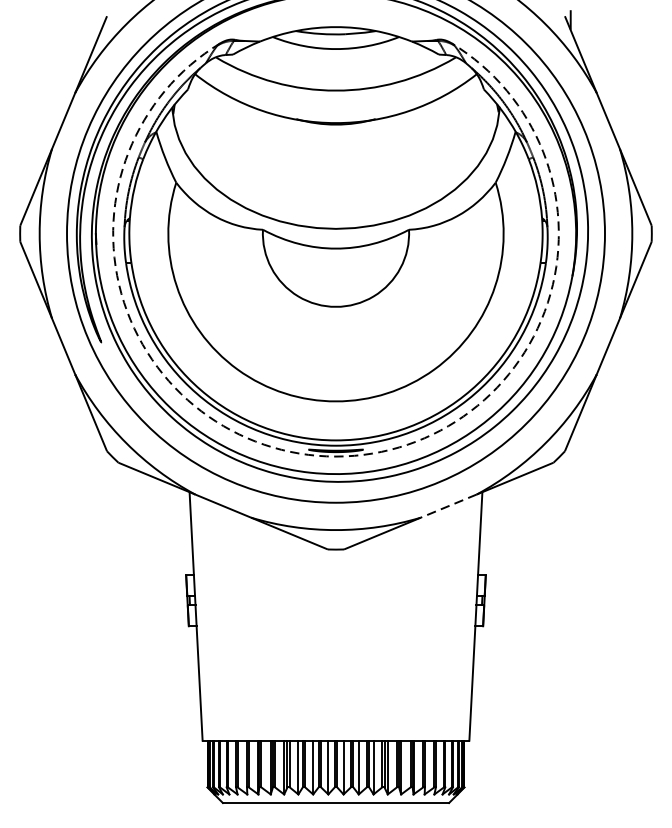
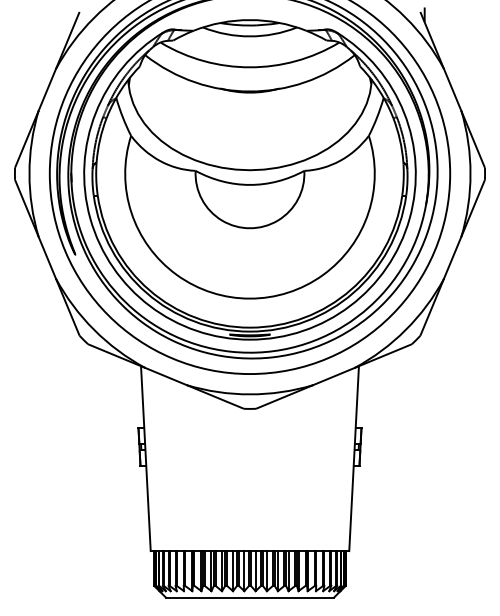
arc: (336, 456) -> (250, 339), dashed -> solid
line: (448, 506) -> (333, 376), dashed -> solid

